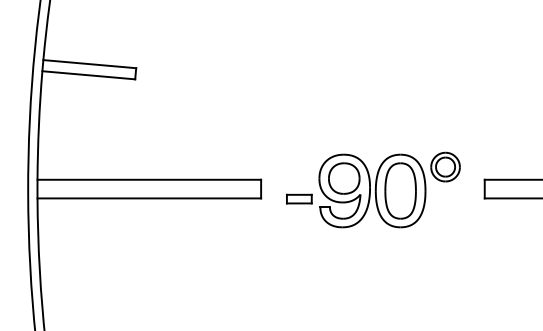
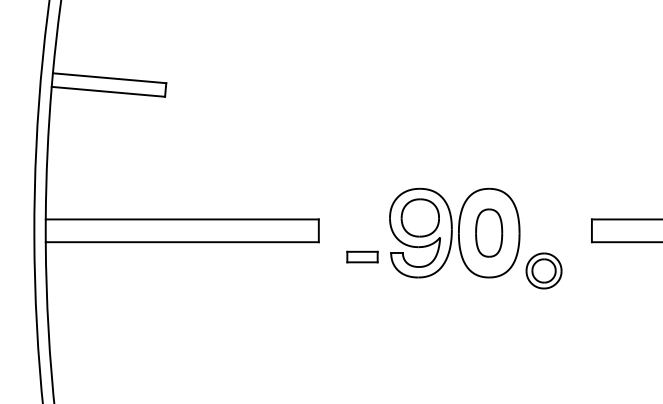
part: (445, 166) -> (543, 270), moved
part: (400, 190) -> (488, 232), size x0.7
part: (299, 198) -> (362, 256), moved

